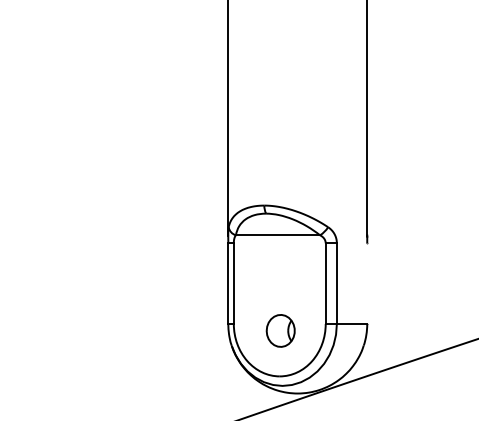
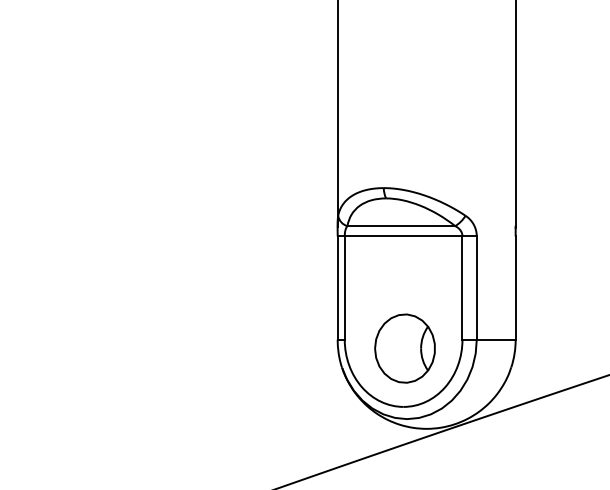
line: (279, 243) -> (403, 236), added
line: (367, 283) -> (515, 287), added
part: (280, 330) -> (404, 348), size x1.67

